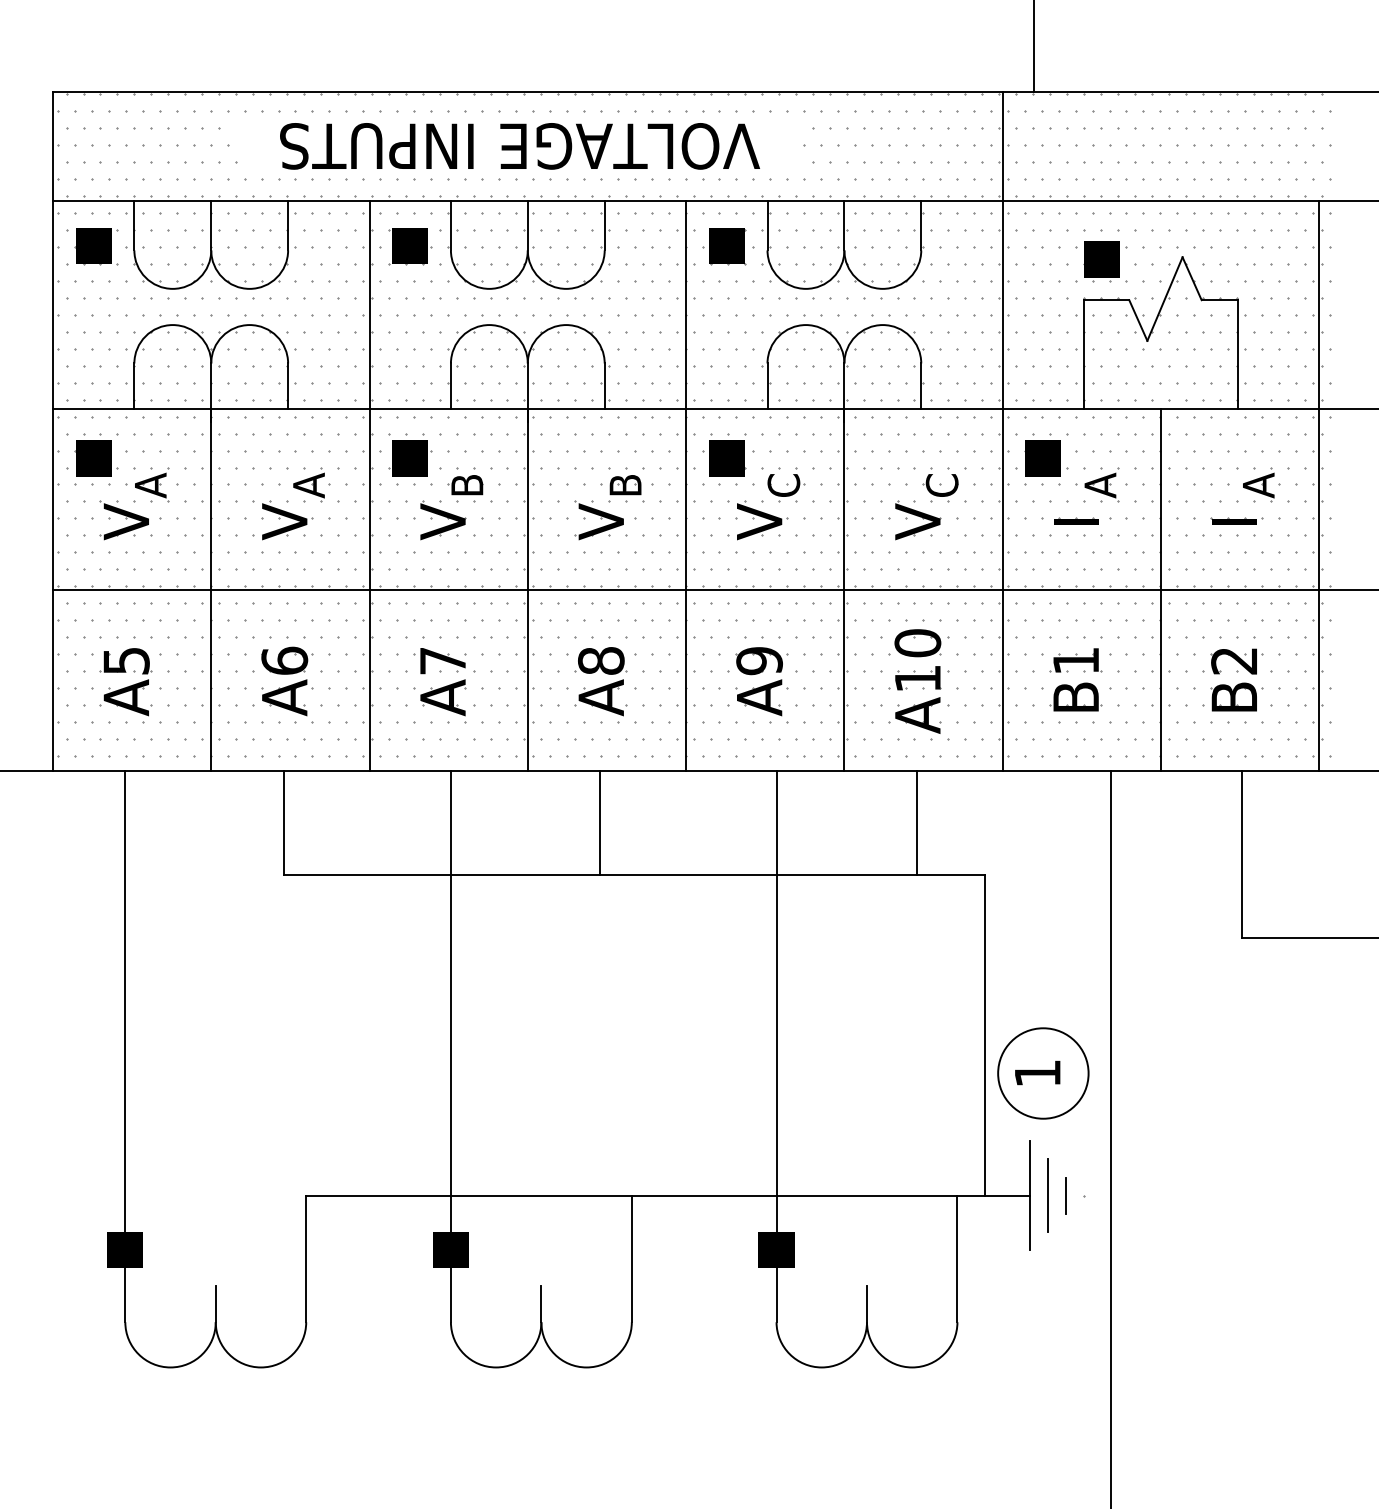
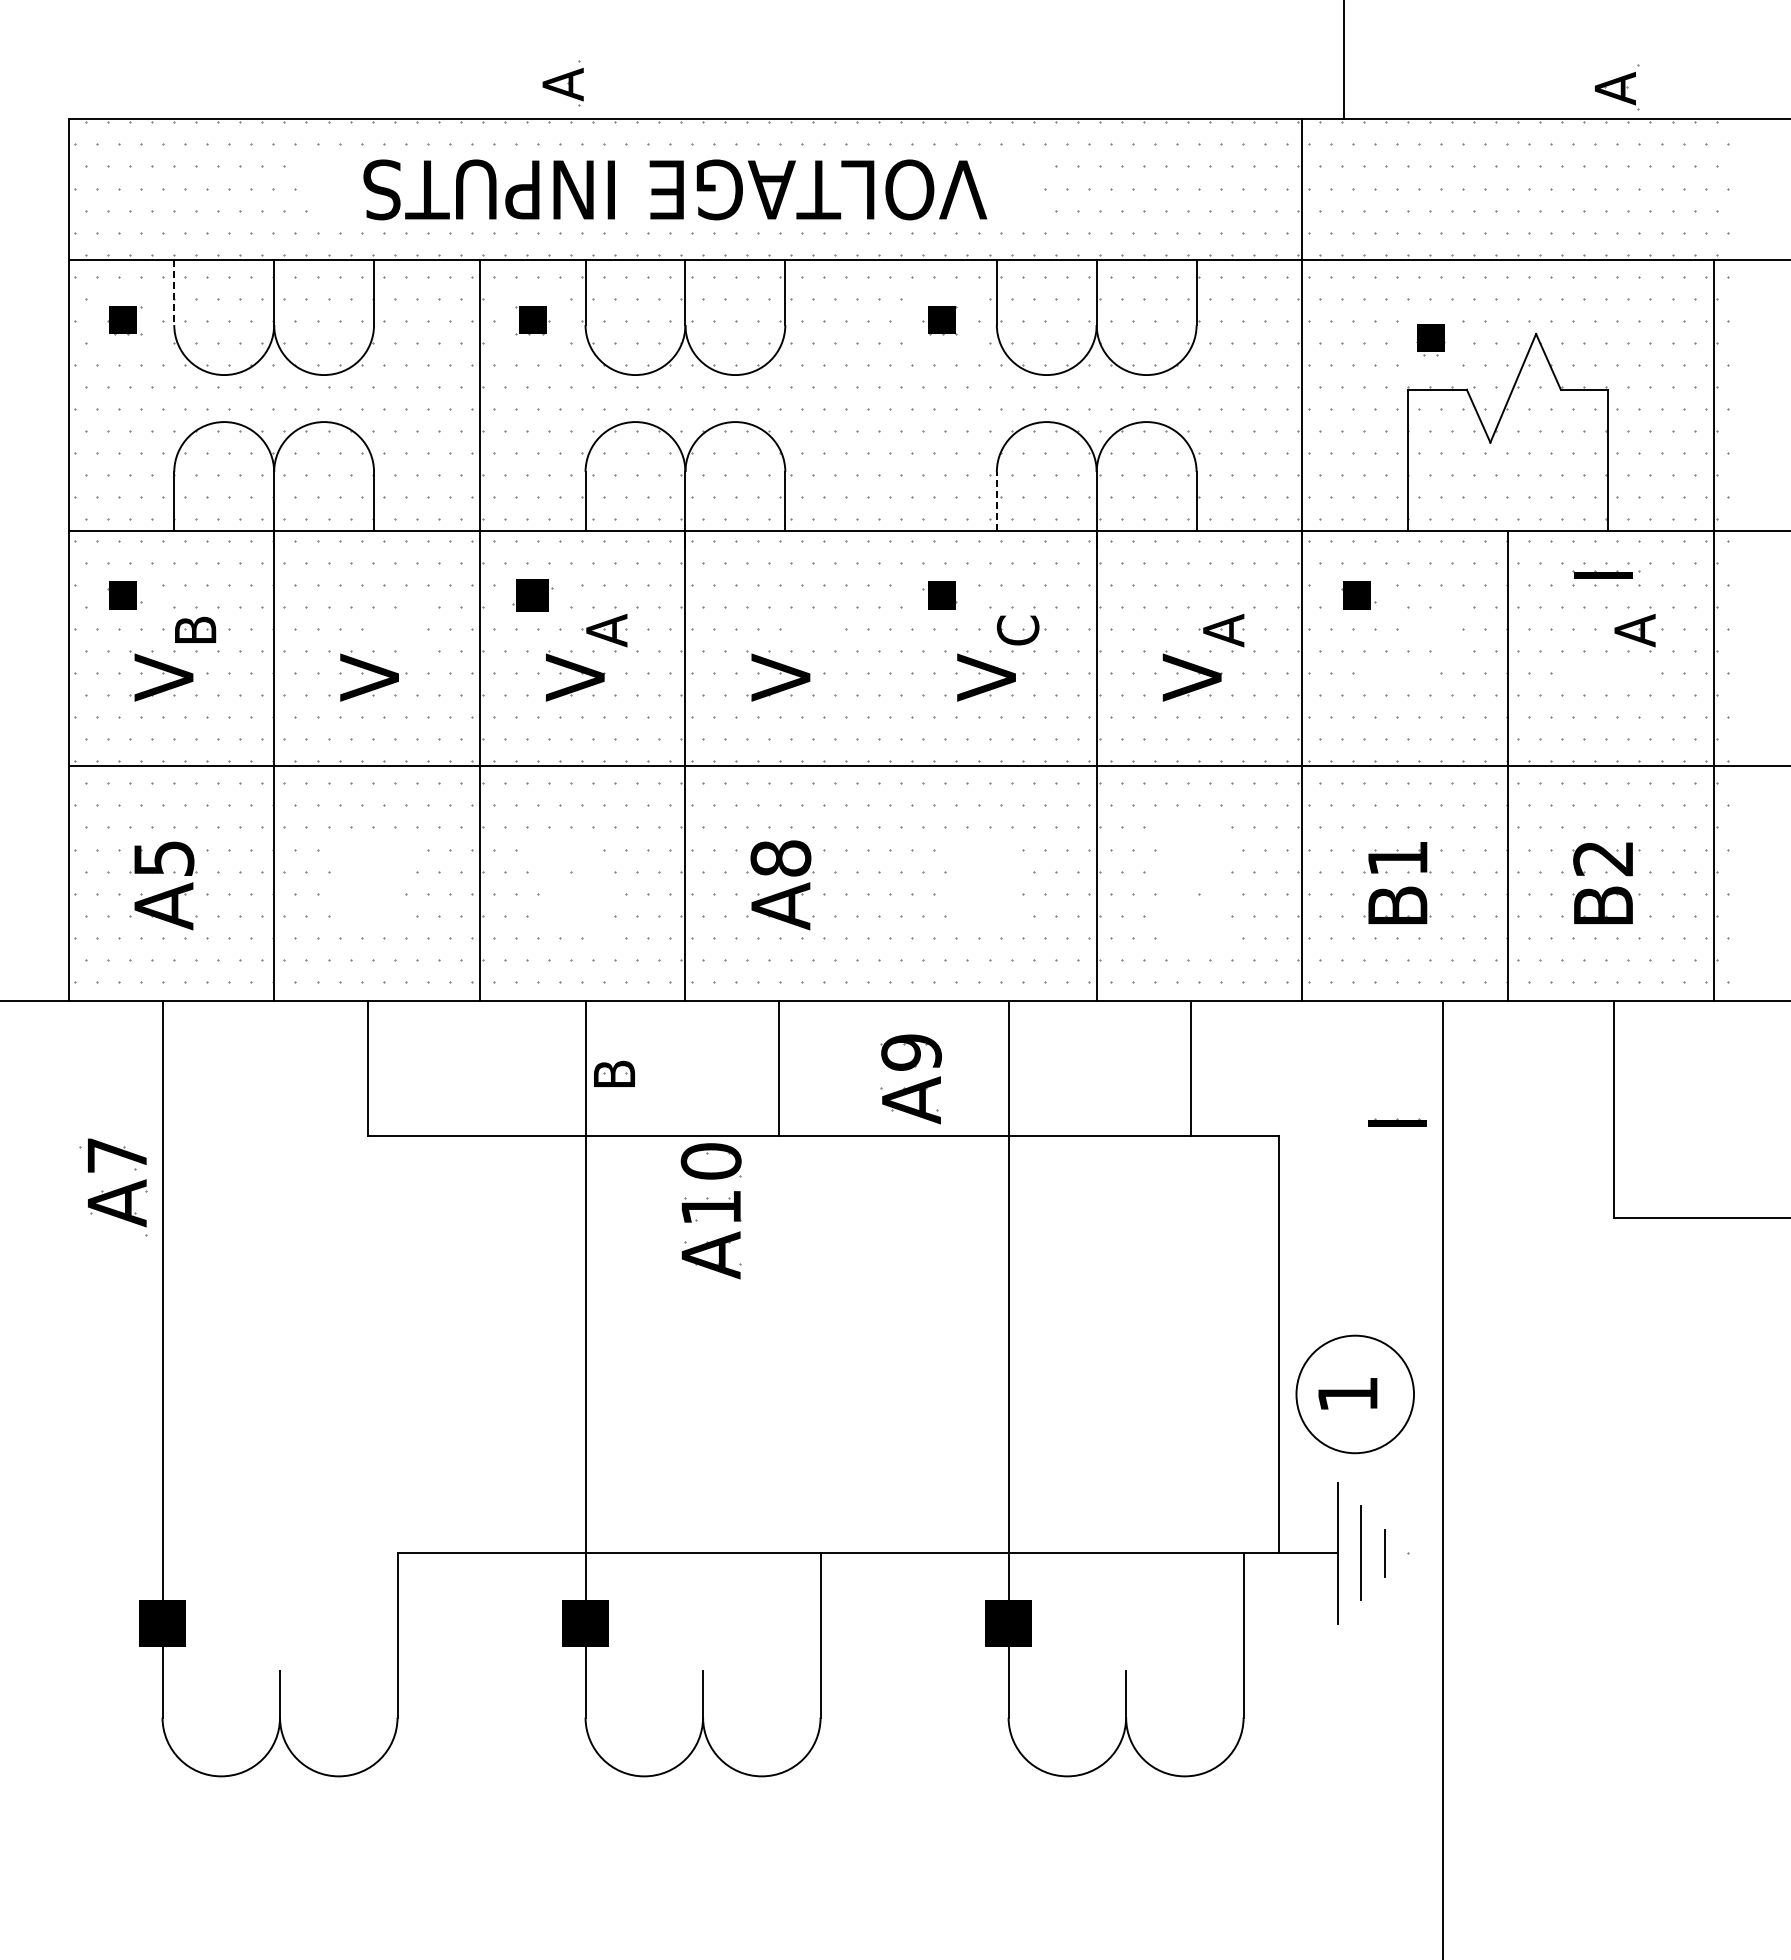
line: (134, 226) -> (174, 293), solid -> dashed
part: (96, 246) -> (124, 320), size x0.6
part: (410, 246) -> (532, 320), size x0.6
part: (723, 246) -> (939, 320), size x0.6
part: (1101, 261) -> (1430, 339), size x0.6
line: (767, 385) -> (996, 500), solid -> dashed
part: (96, 458) -> (124, 595), size x0.6
part: (410, 458) -> (532, 595), size x0.7
part: (723, 458) -> (939, 595), size x0.6
part: (1045, 458) -> (1358, 595), size x0.6
part: (308, 484) -> (562, 83), moved
part: (625, 484) -> (614, 1073), moved
part: (1102, 484) -> (1617, 87), moved
text: (150, 485) -> (195, 630), A -> B
text: (467, 485) -> (606, 630), B -> A
line: (686, 485) -> (891, 630), removed
text: (941, 485) -> (1223, 630), C -> A
part: (1075, 520) -> (1397, 1122), moved
part: (1236, 520) -> (1606, 574), moved
part: (287, 681) -> (373, 885), removed
part: (917, 681) -> (710, 1211), moved
part: (440, 685) -> (113, 1187), moved
part: (760, 686) -> (912, 1085), moved

